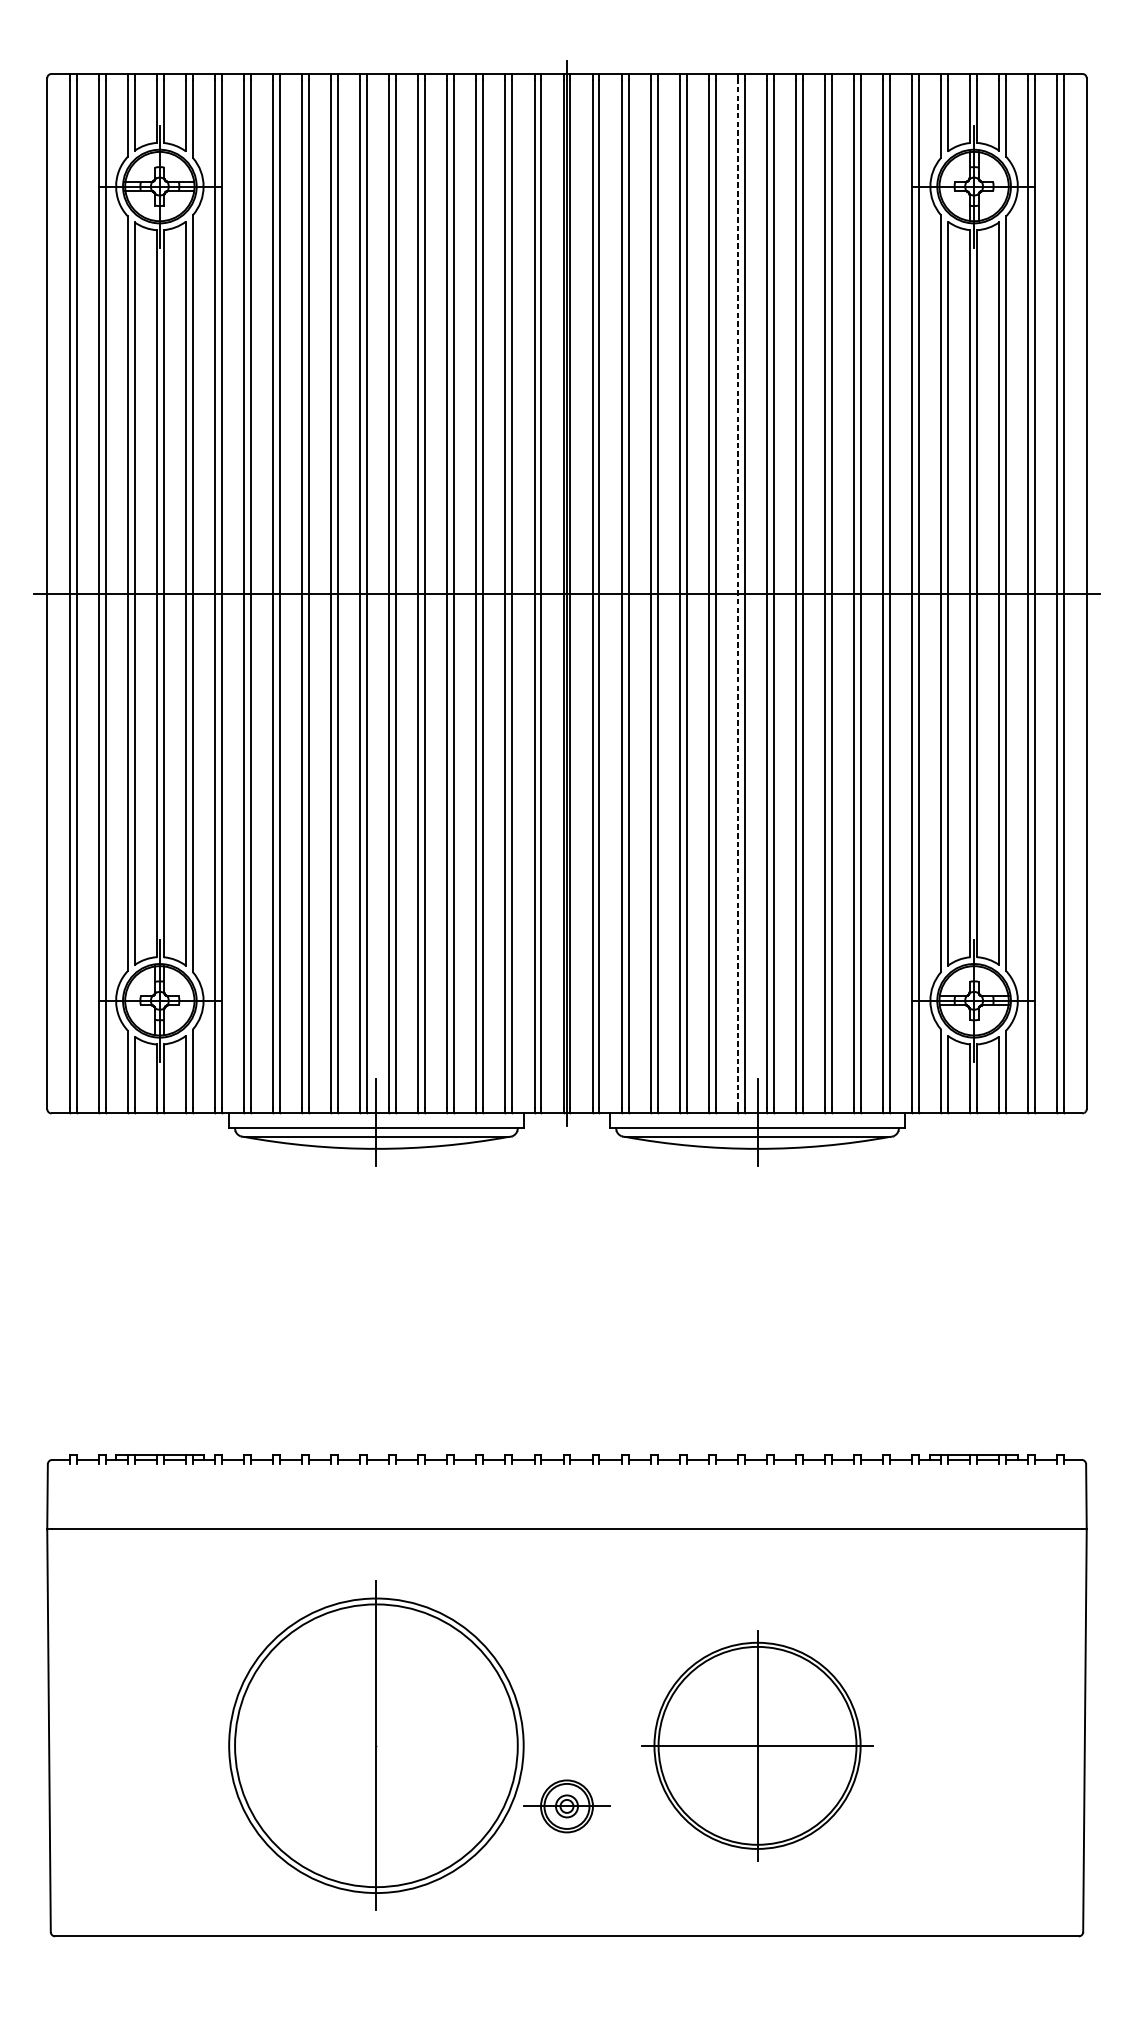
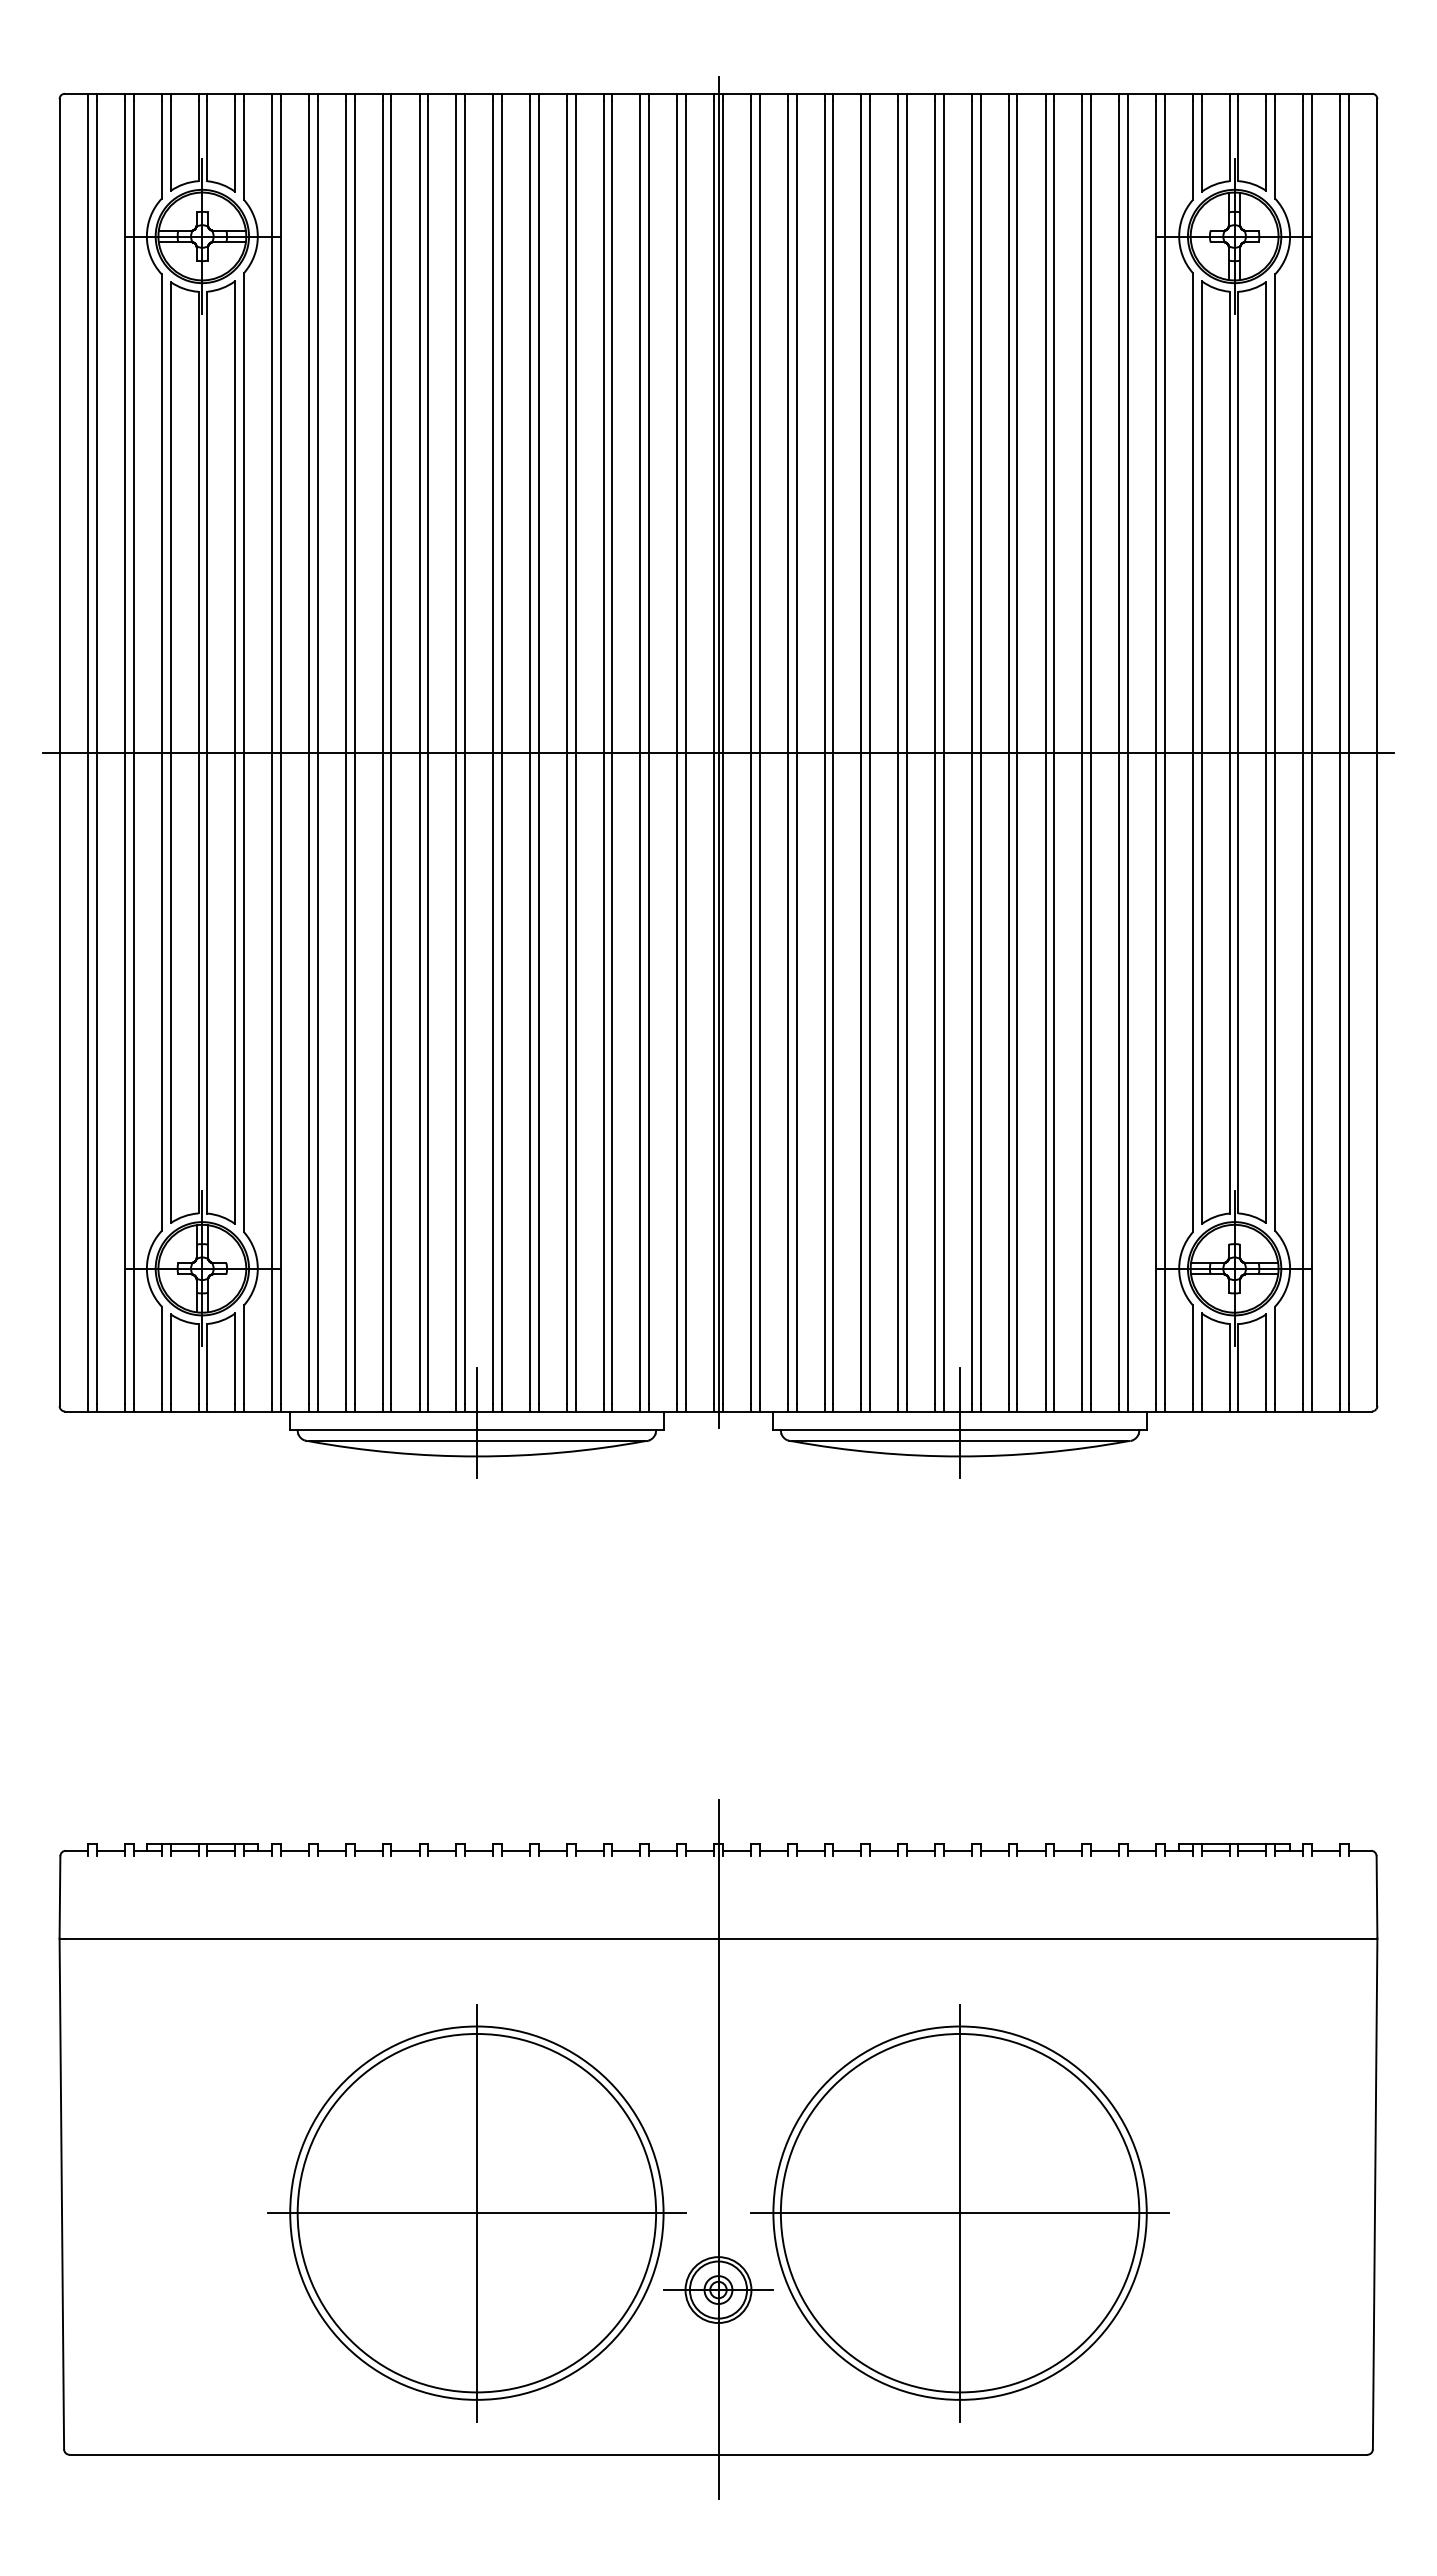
line: (738, 593) -> (935, 752), dashed -> solid
line: (567, 1695) -> (718, 2149), added
line: (376, 1746) -> (476, 2213), added
part: (757, 1746) -> (959, 2213), size x1.43

